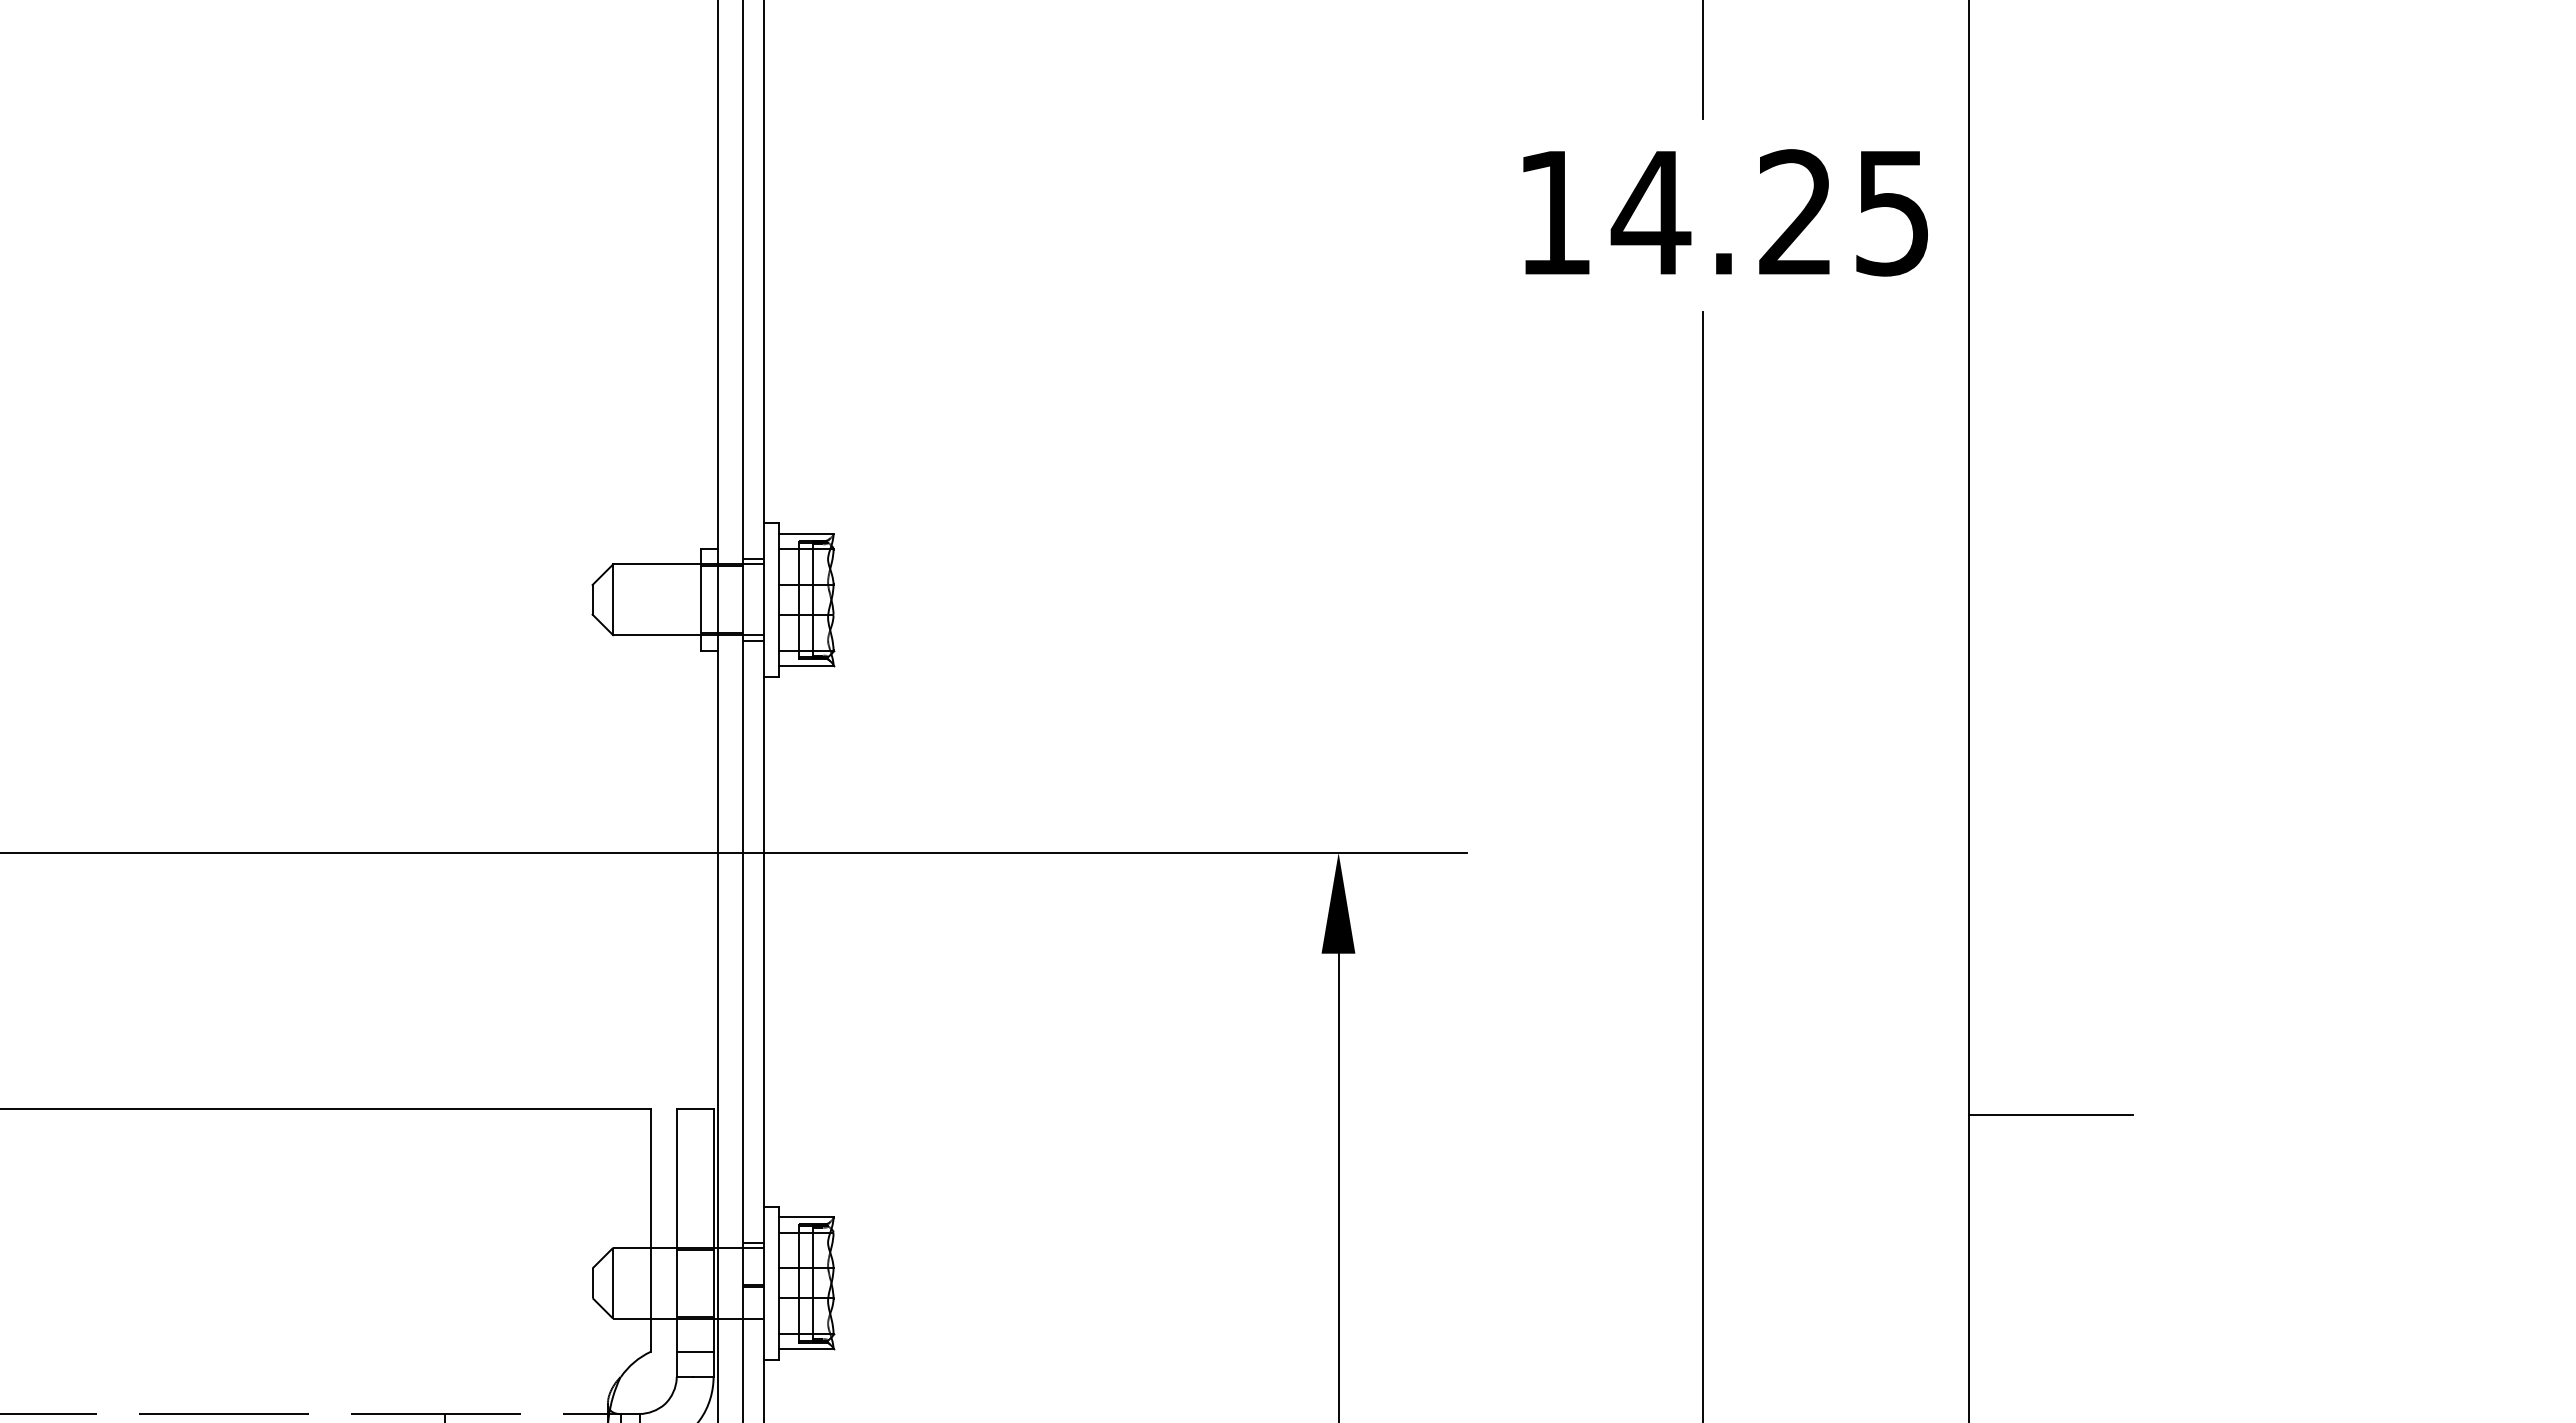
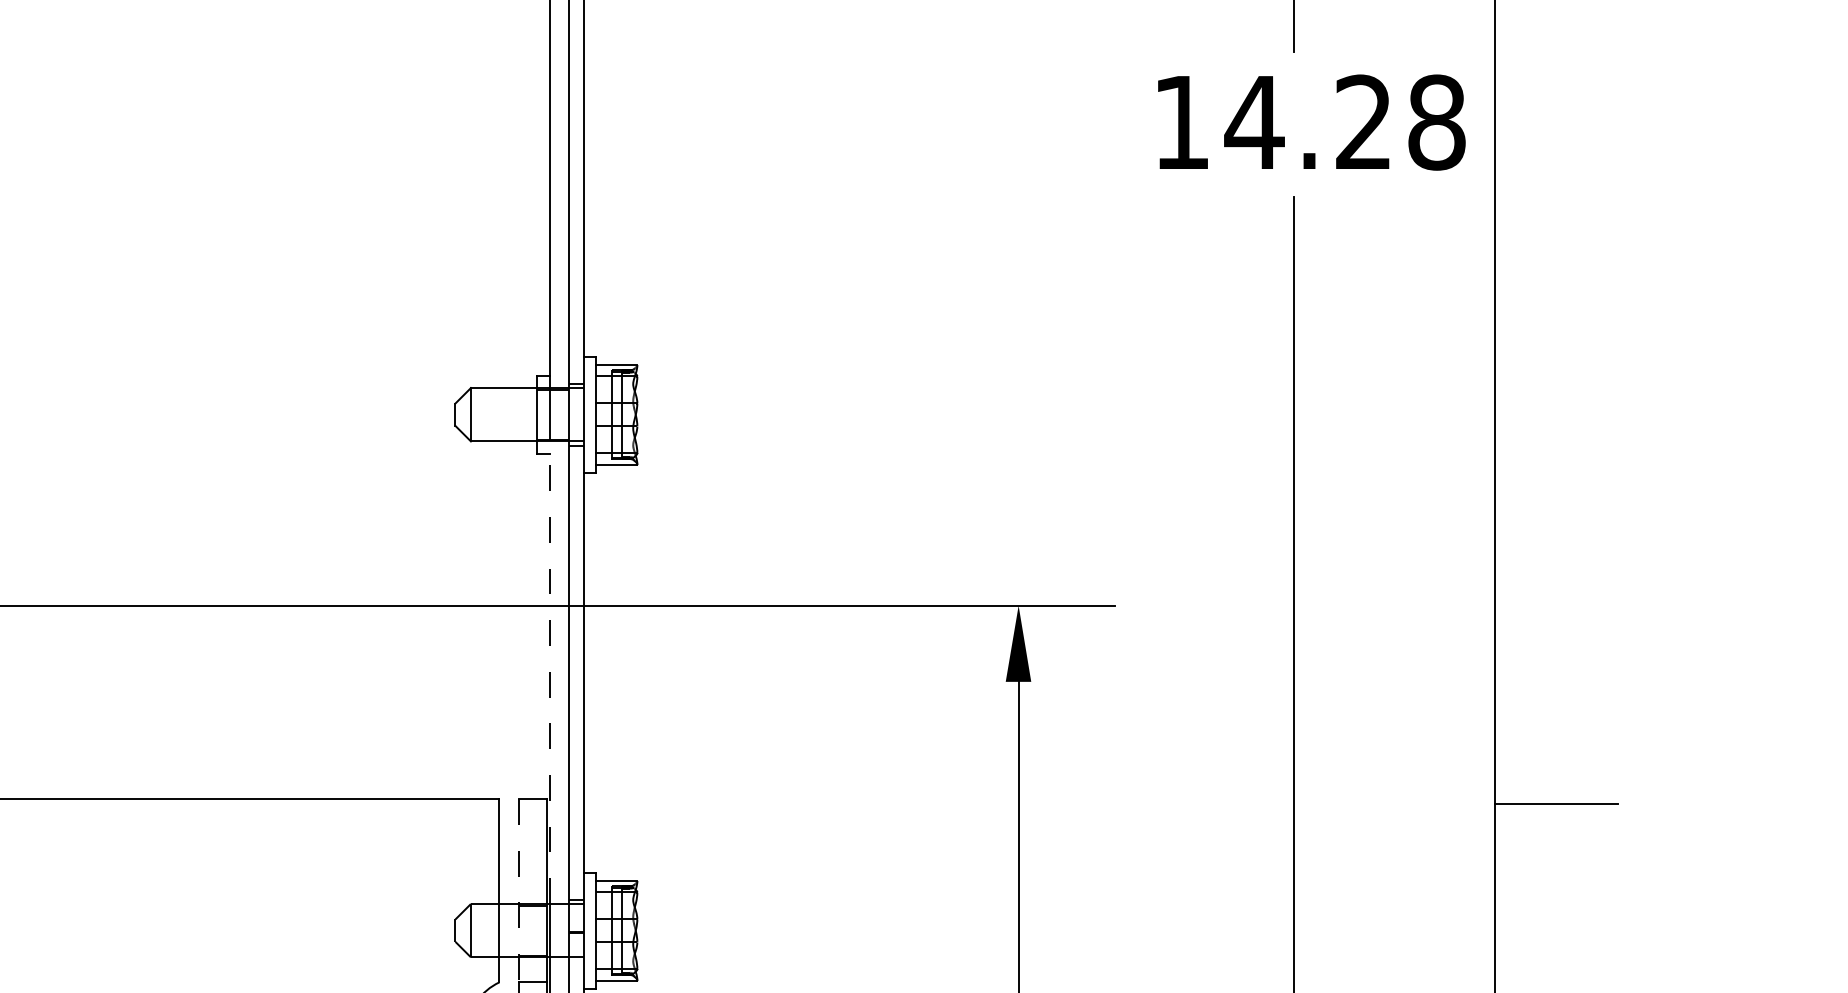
text: (1892, 212) -> (1436, 122), 14.25 -> 14.28
line: (718, 941) -> (550, 672), solid -> dashed
line: (676, 1230) -> (518, 890), solid -> dashed

